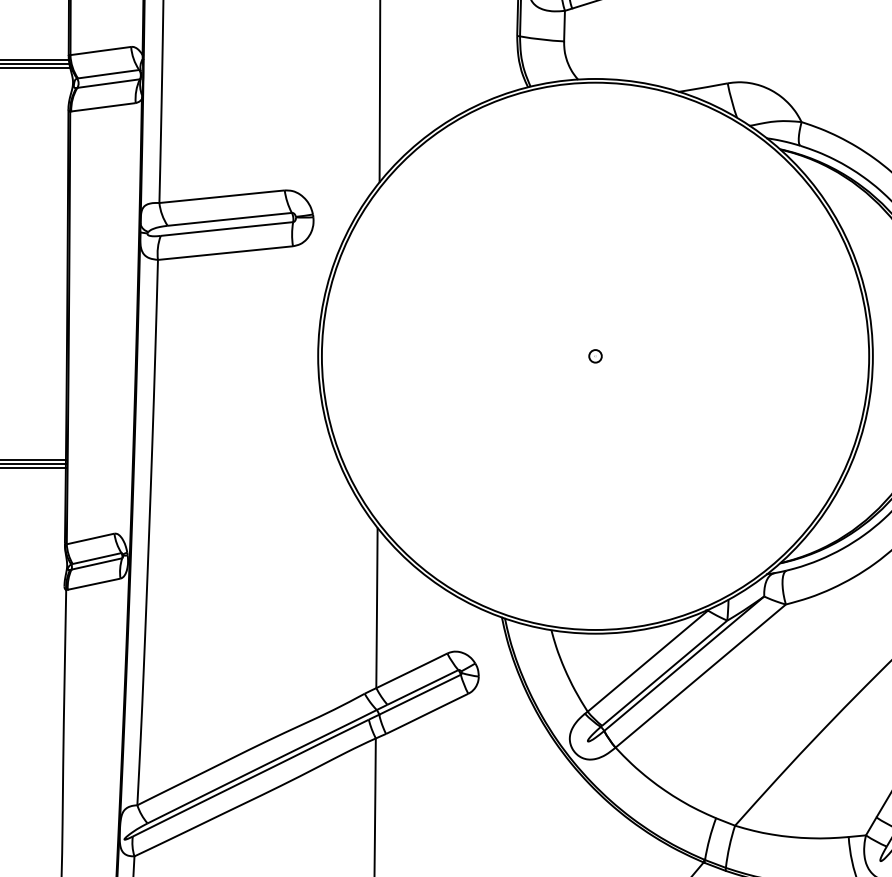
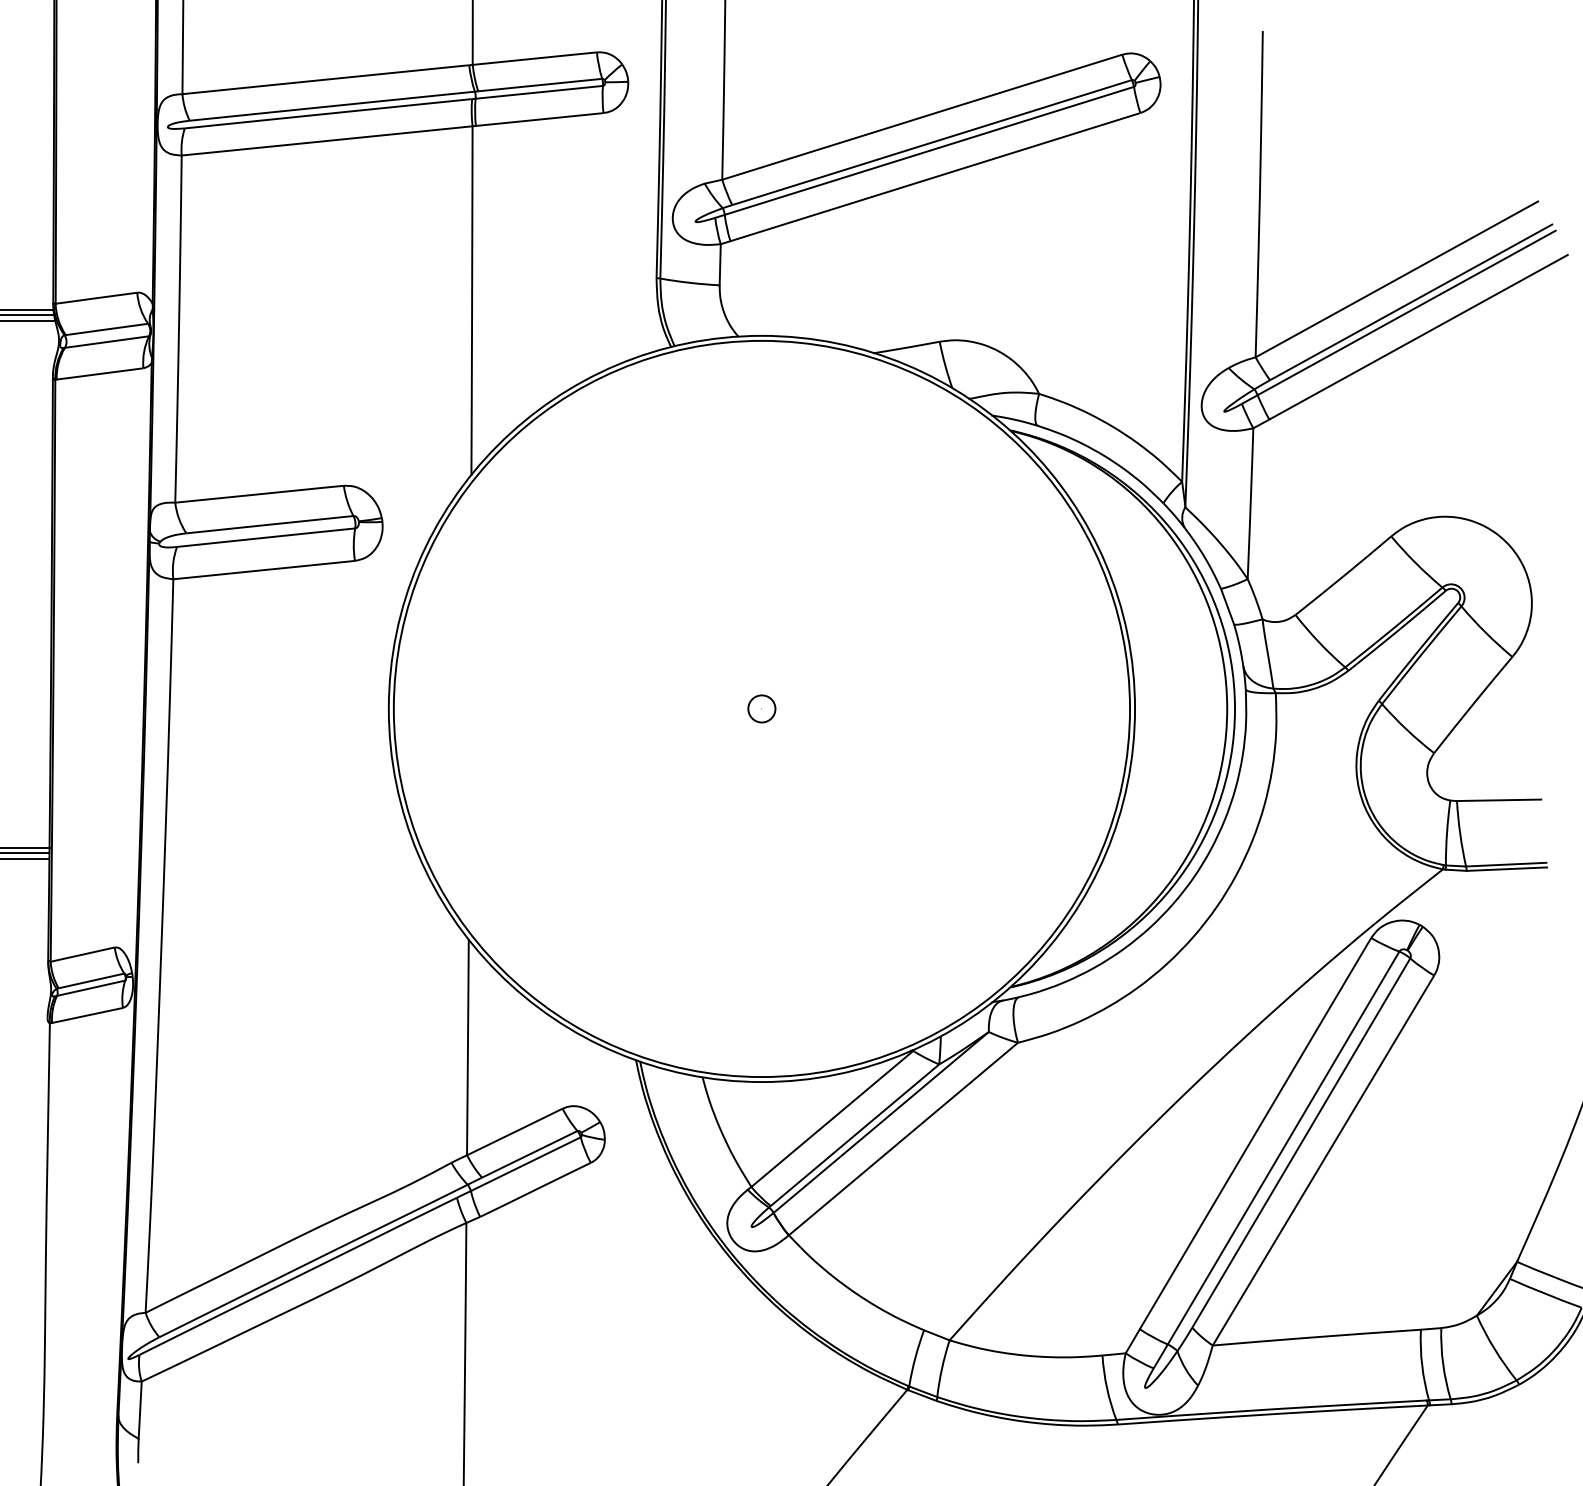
part: (595, 356) -> (761, 708), size x1.6

